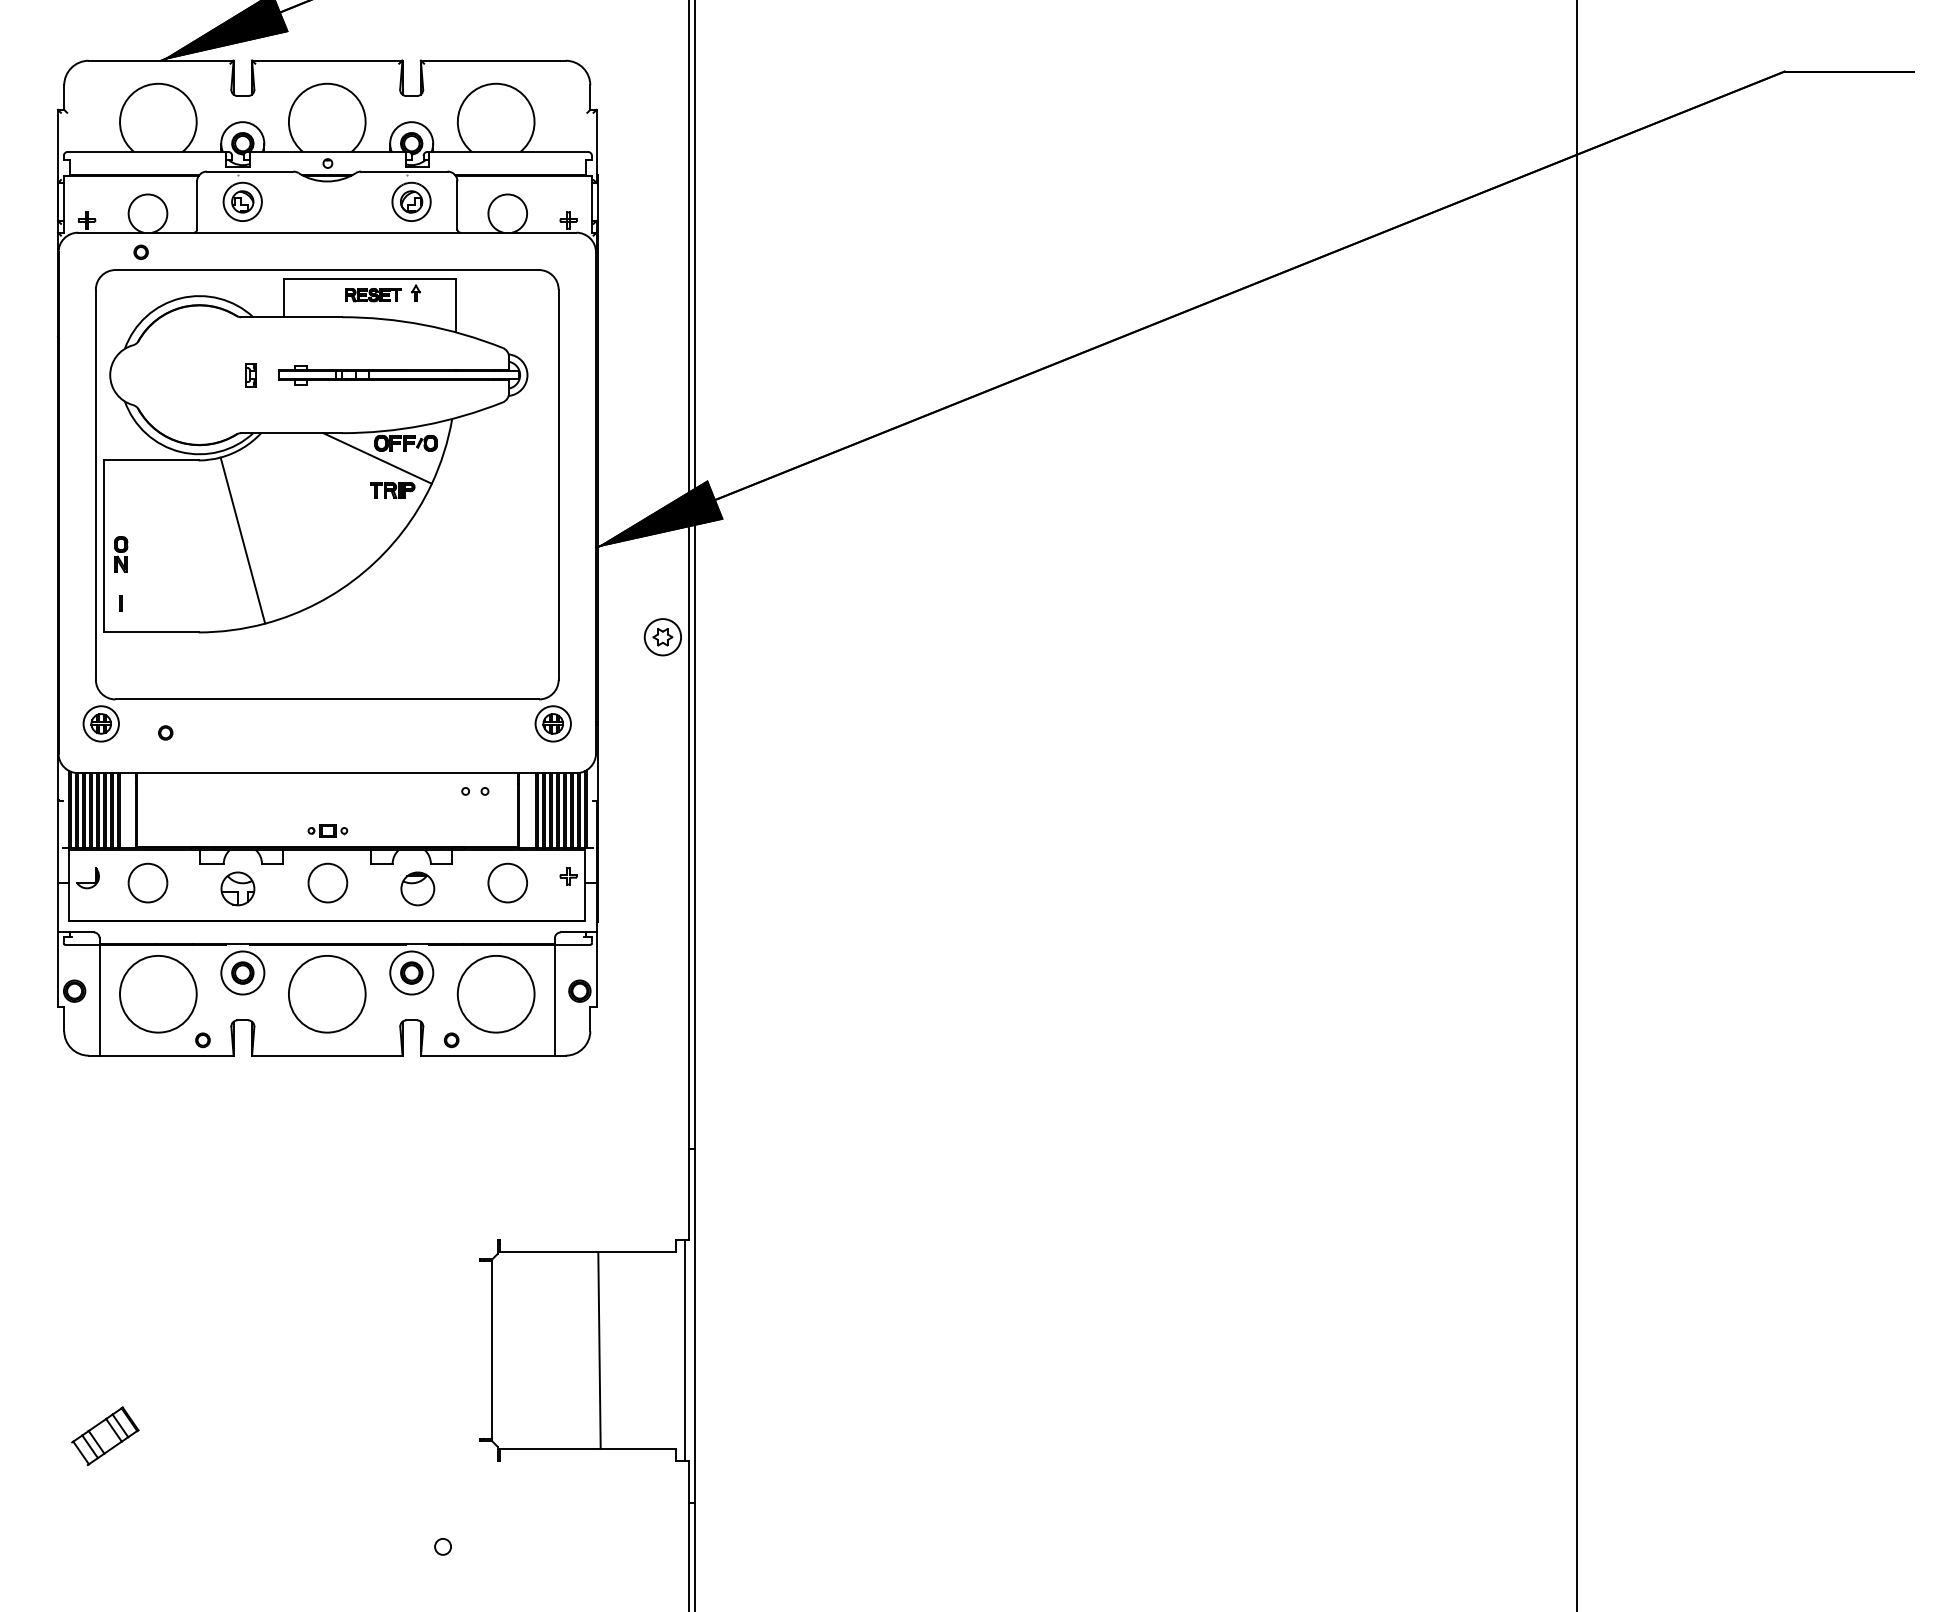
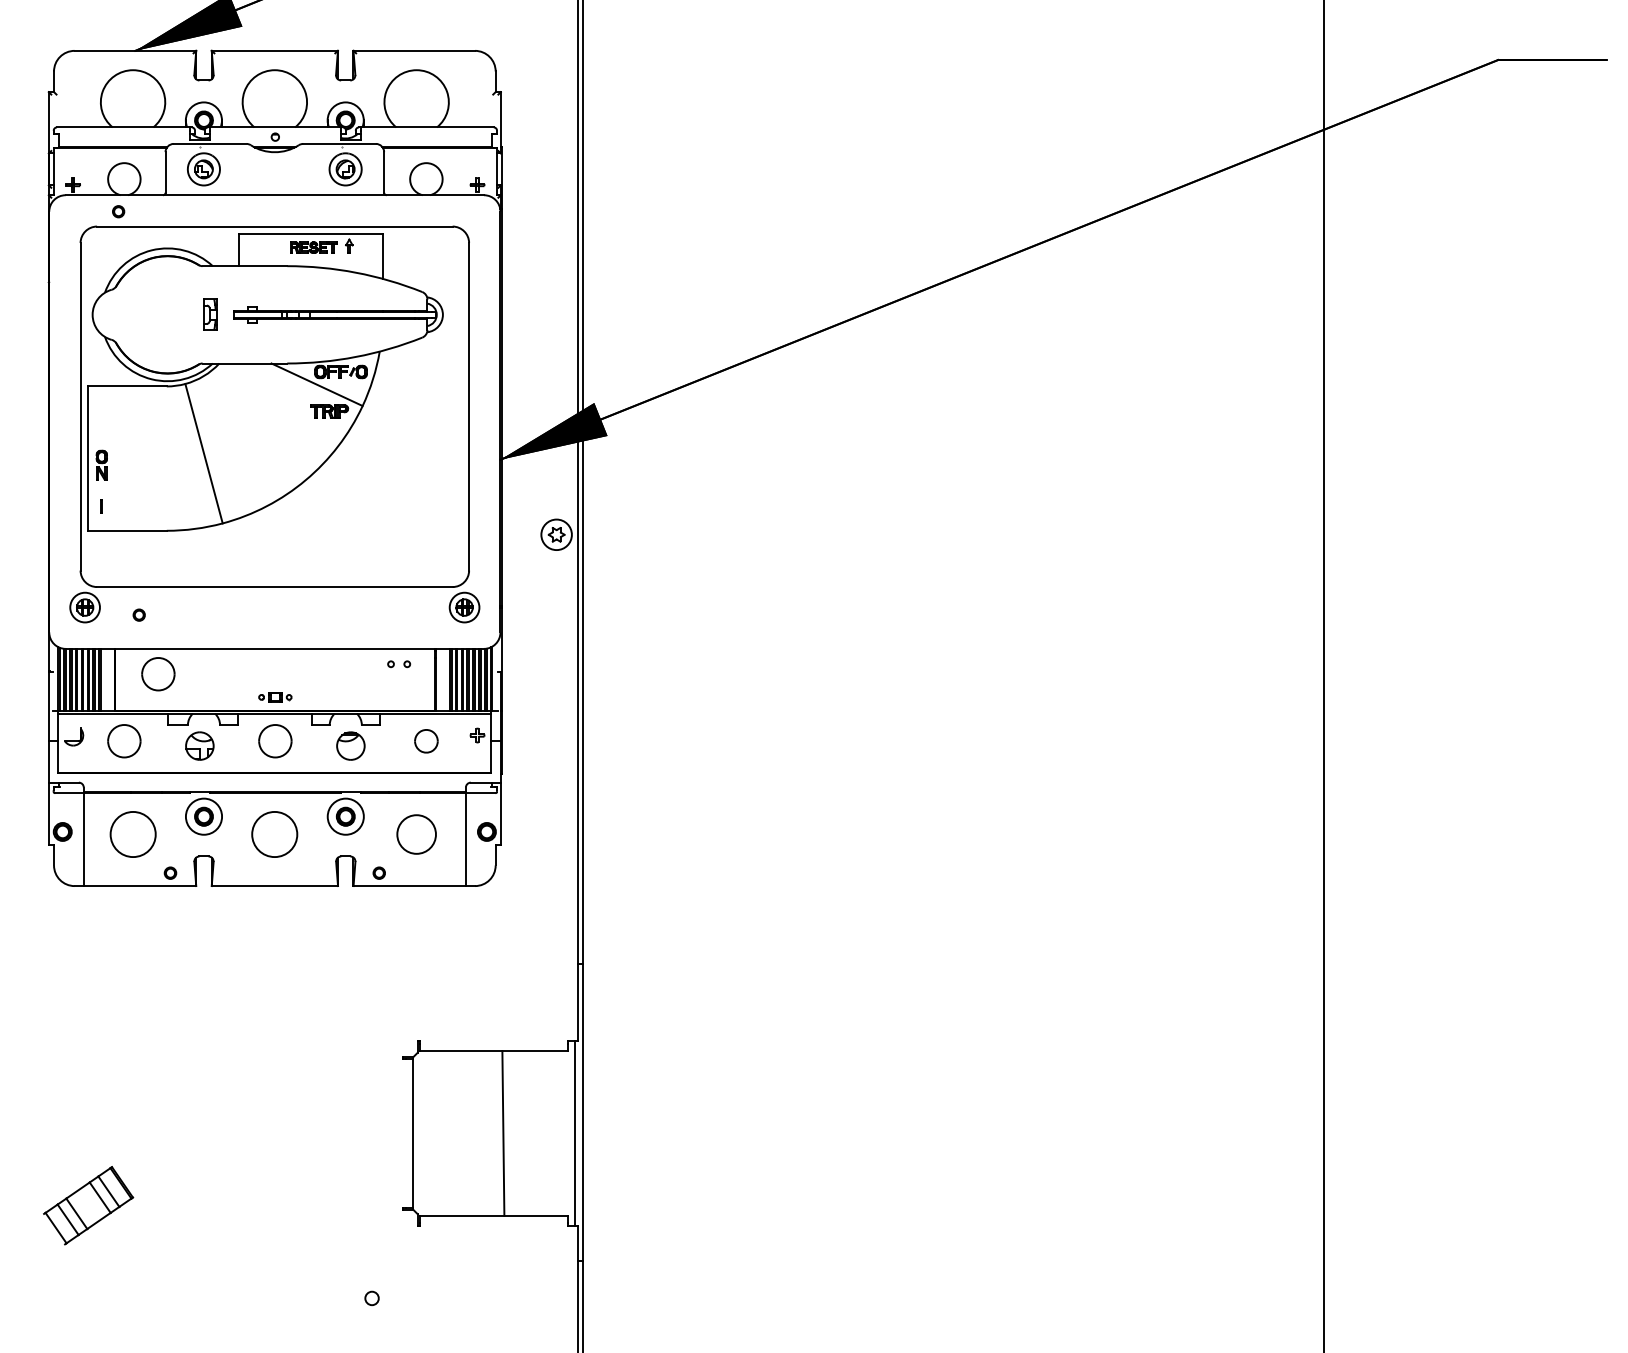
part: (250, 374) -> (210, 314), size x1.6
part: (188, 803) -> (158, 674), added
part: (507, 883) -> (426, 741), size x0.7
circle: (158, 994) -> (133, 834), size x0.7
circle: (326, 994) -> (274, 834), size x0.7
circle: (495, 994) -> (416, 834), size x0.6
part: (105, 1436) -> (88, 1205), size x1.6

